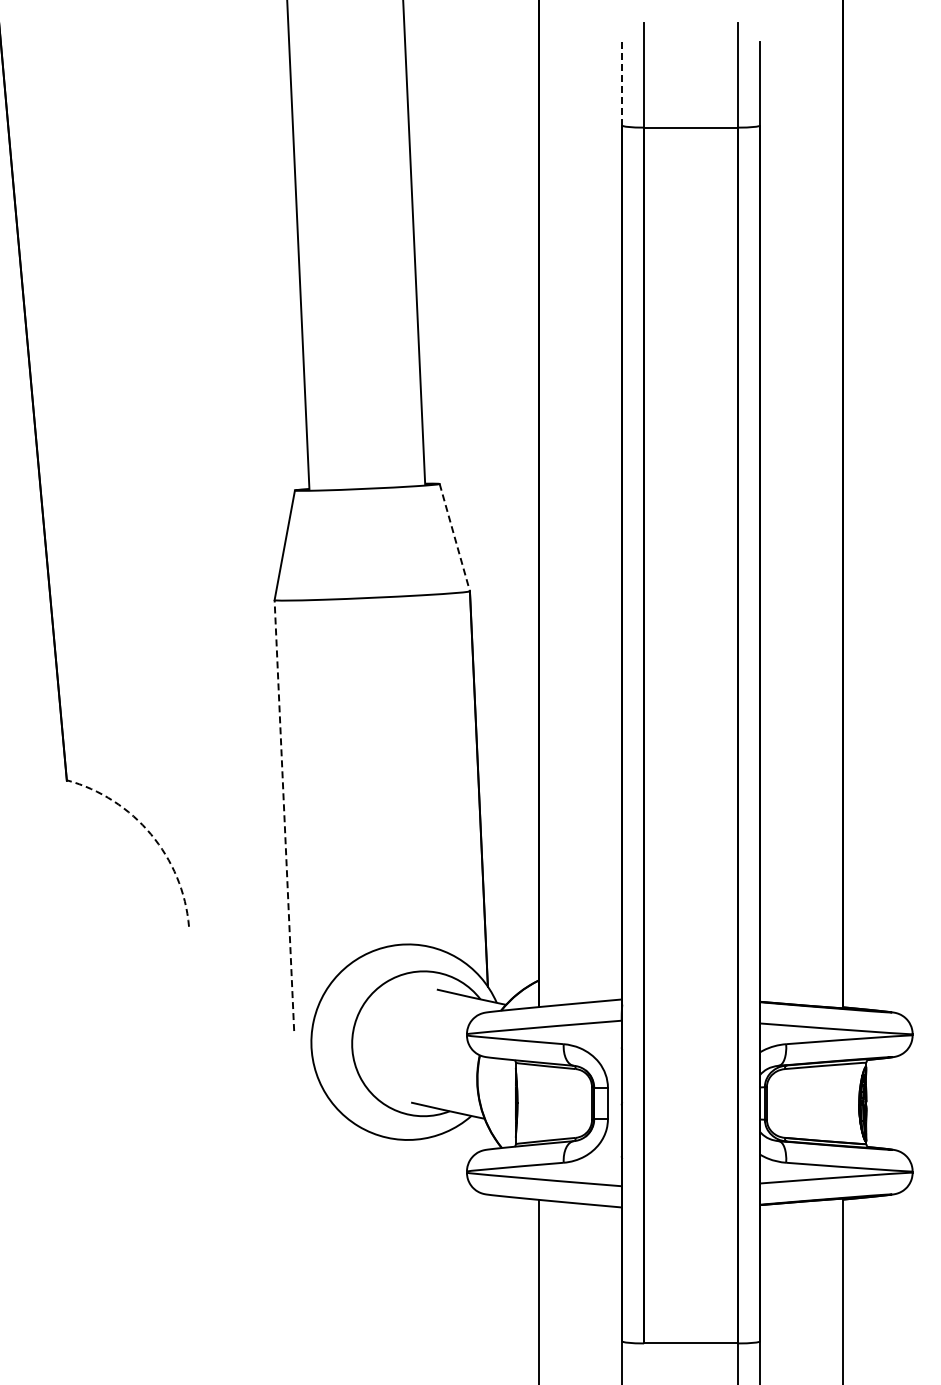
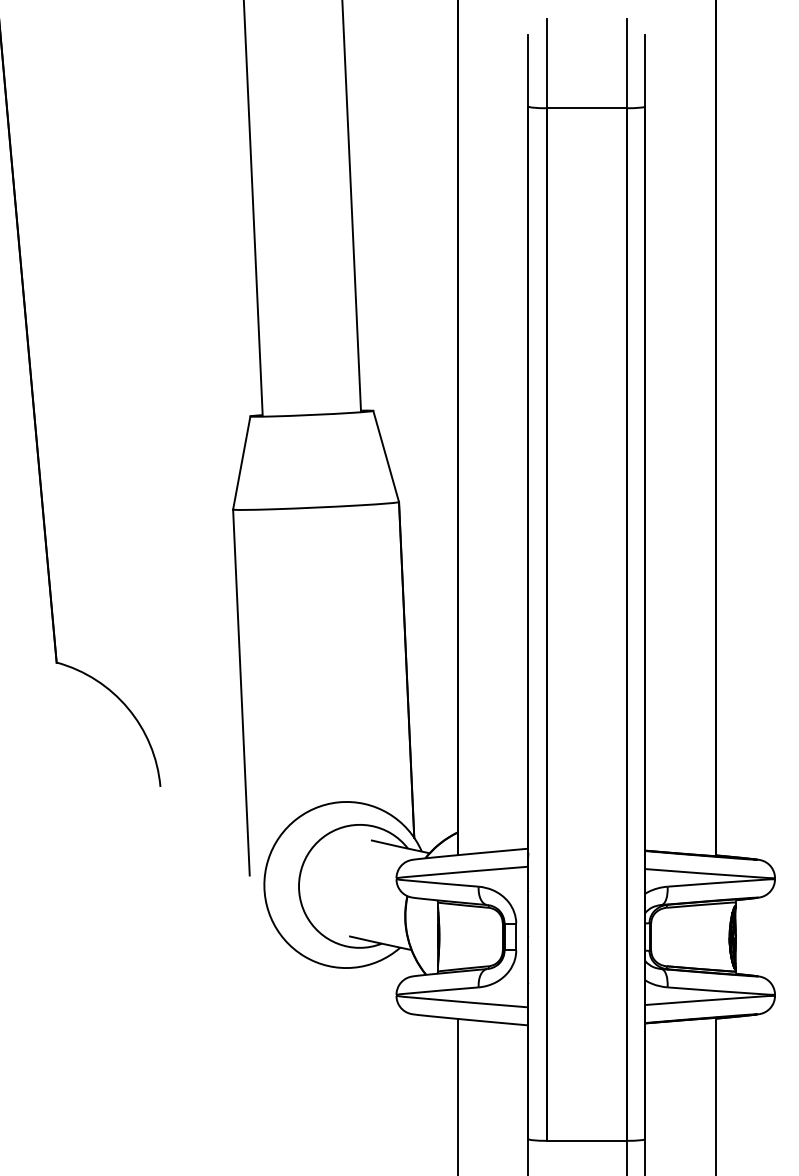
line: (622, 83) -> (528, 70), dashed -> solid
line: (454, 537) -> (385, 456), dashed -> solid
line: (284, 815) -> (241, 692), dashed -> solid
arc: (150, 834) -> (127, 708), dashed -> solid

